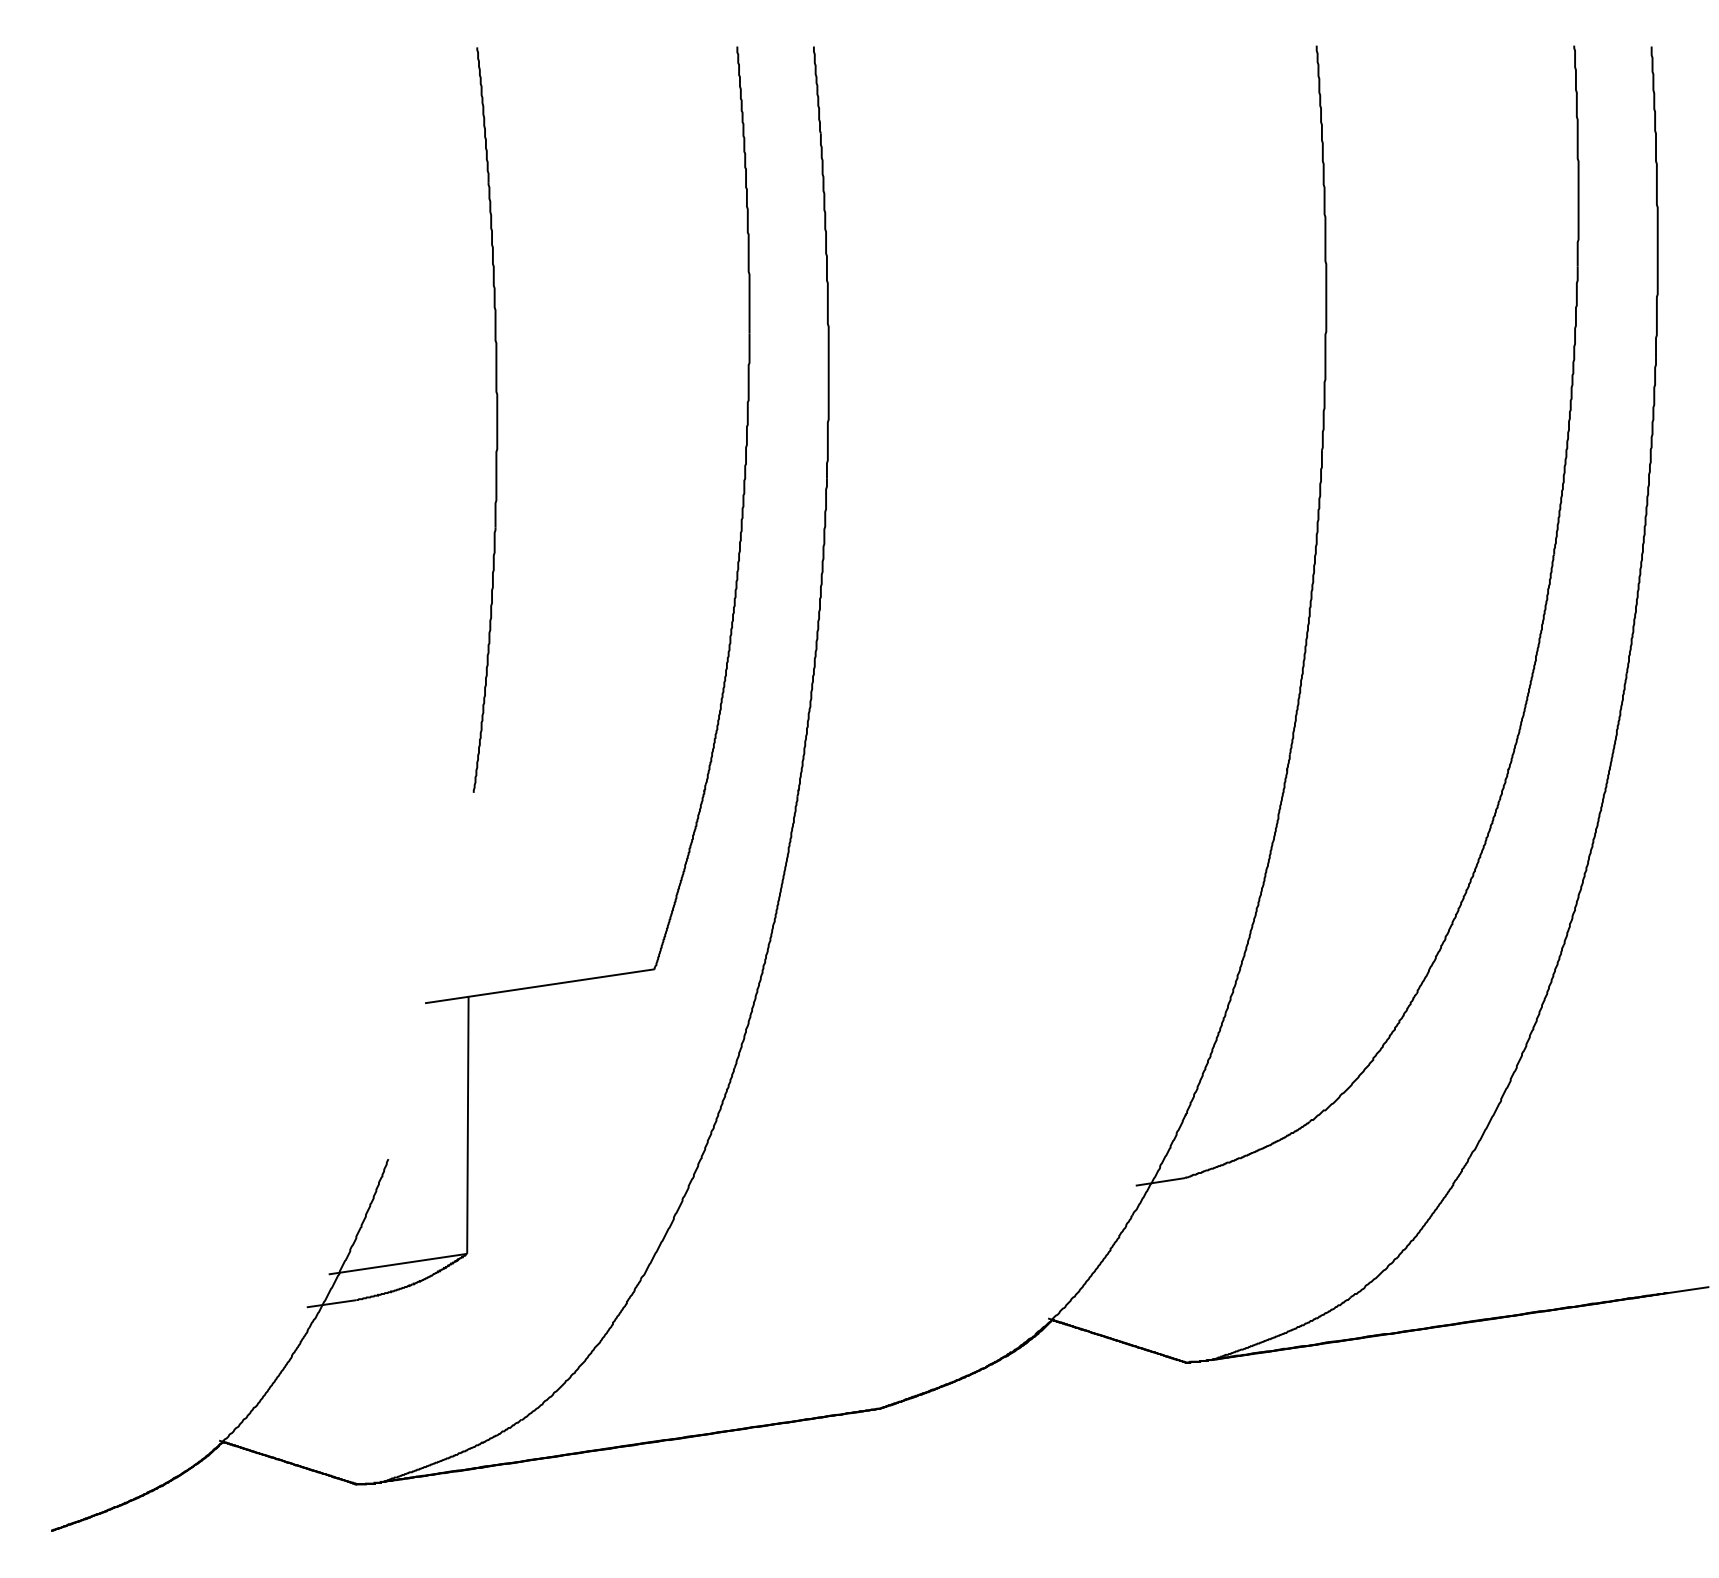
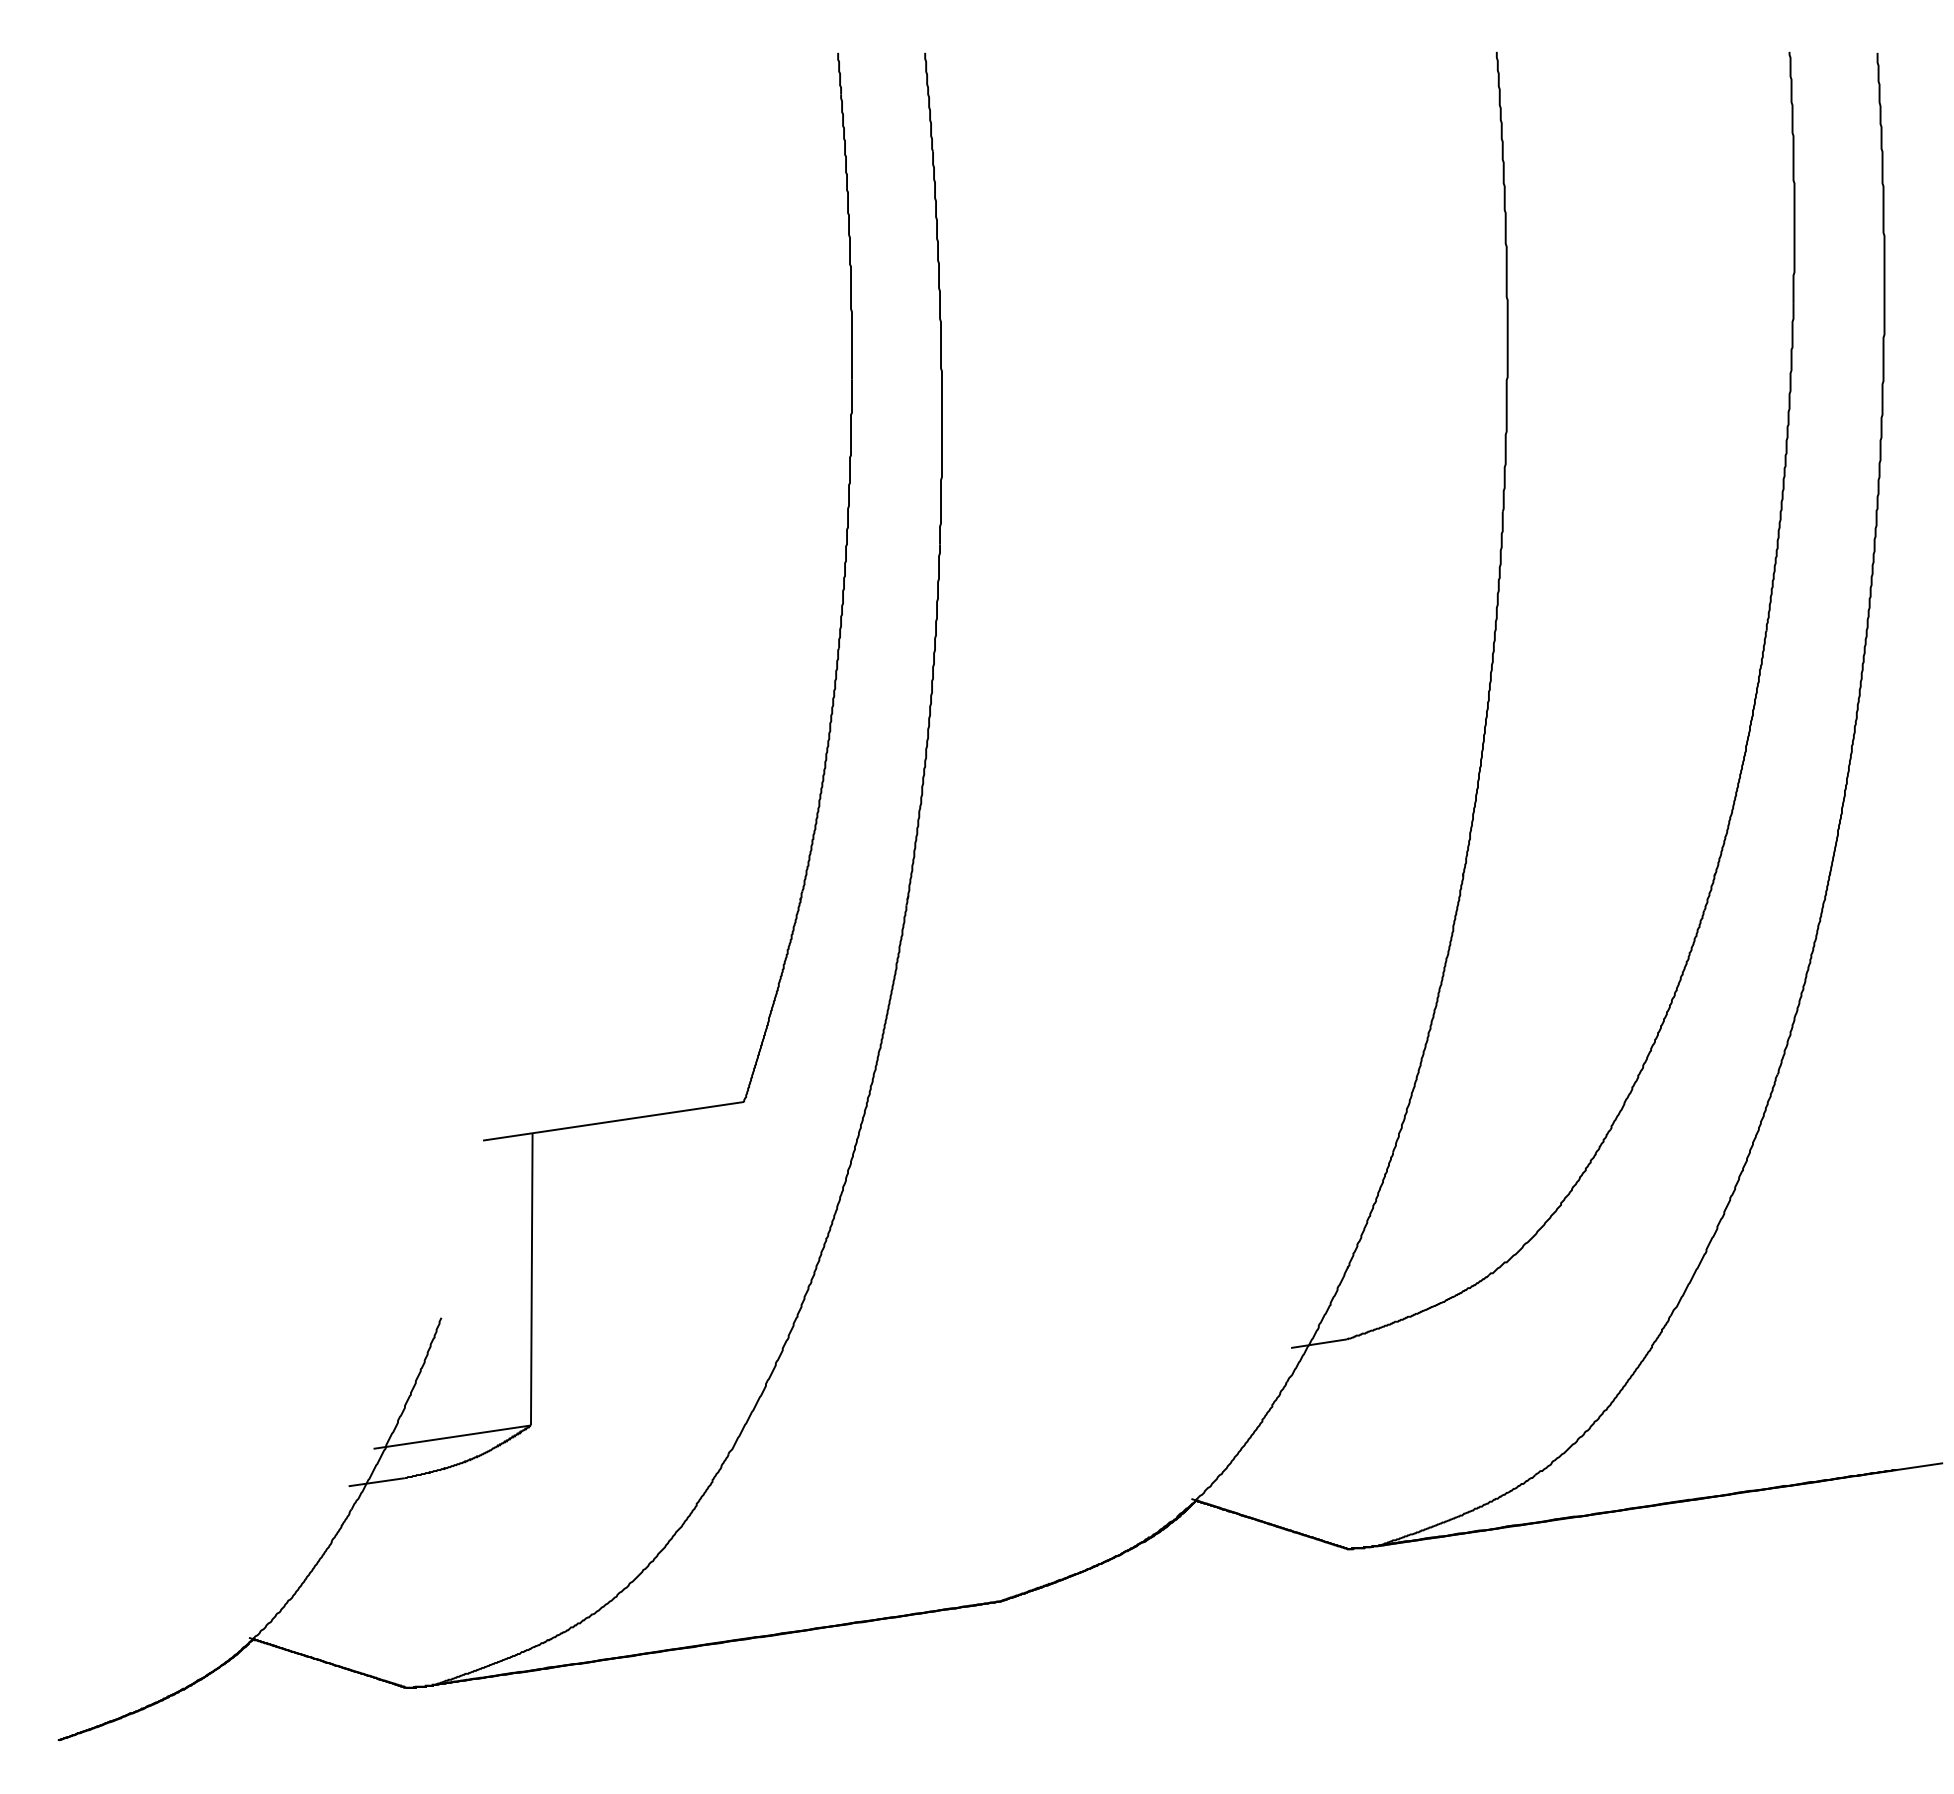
part: (496, 420) -> (564, 477), removed

